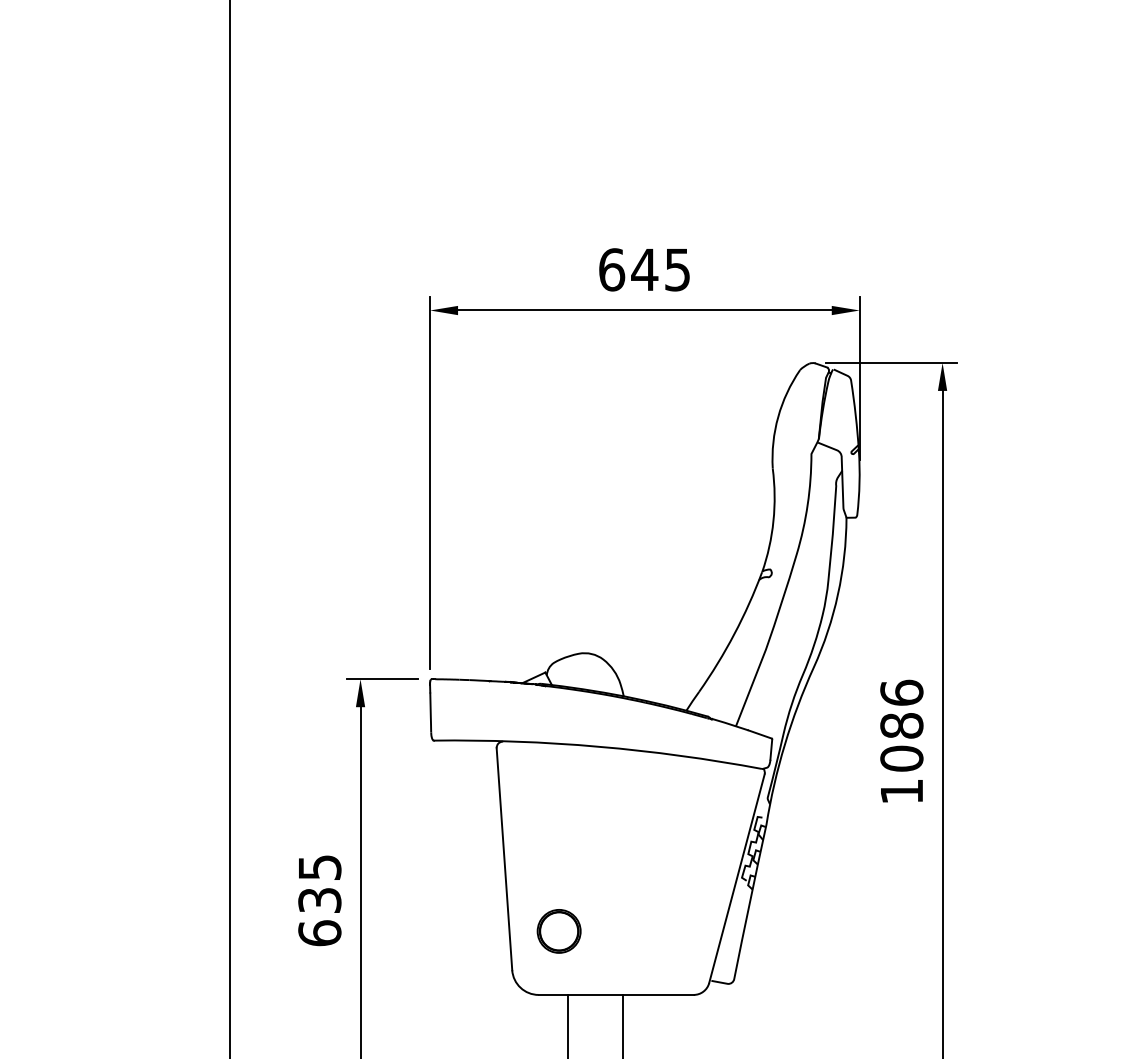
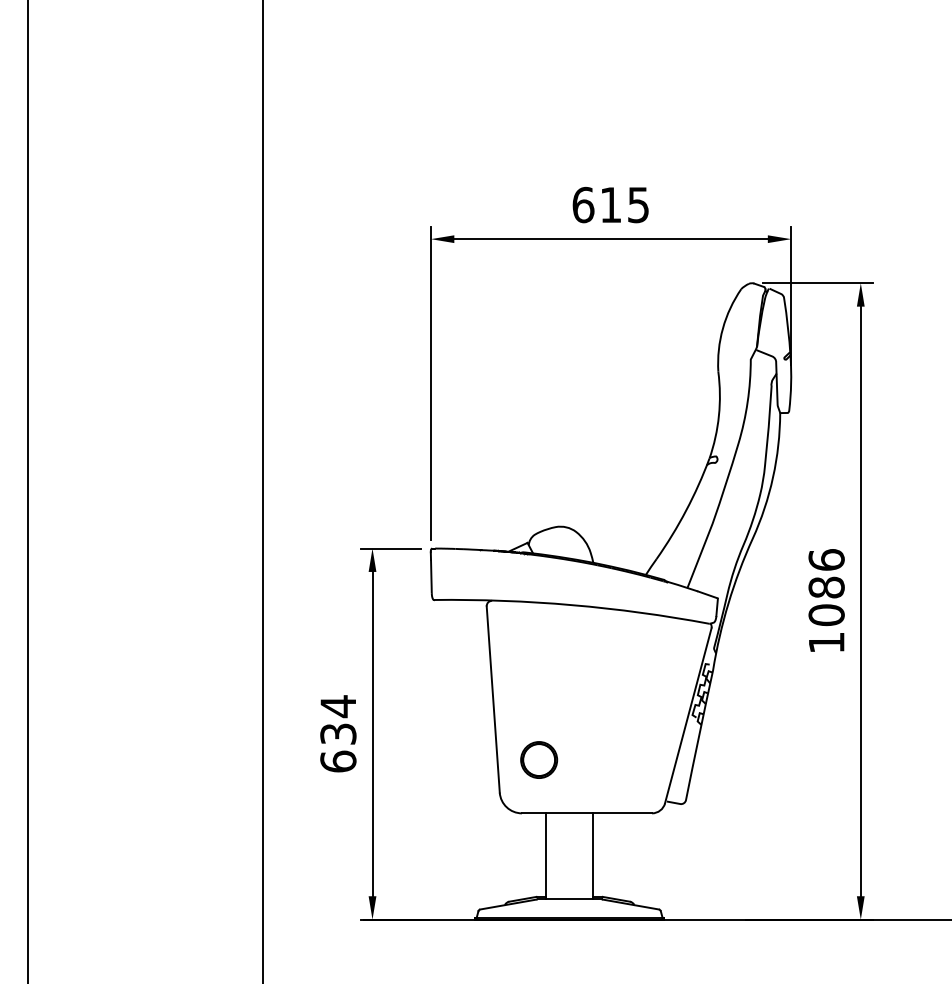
text: (644, 269) -> (610, 204), 645 -> 615
text: (319, 867) -> (338, 706), 635 -> 634

